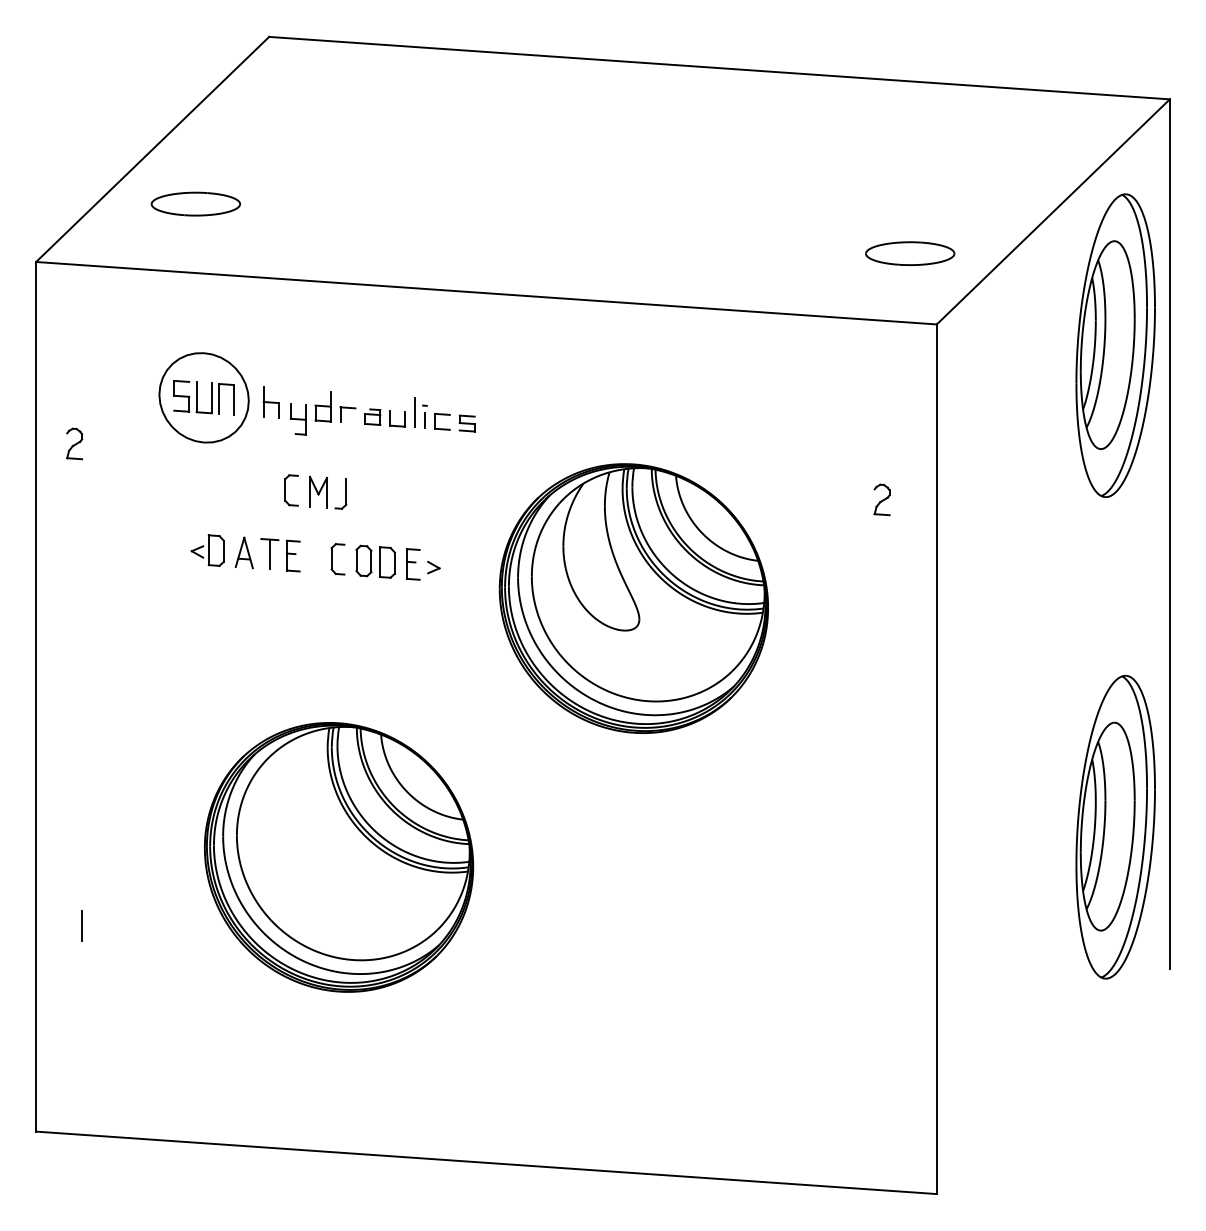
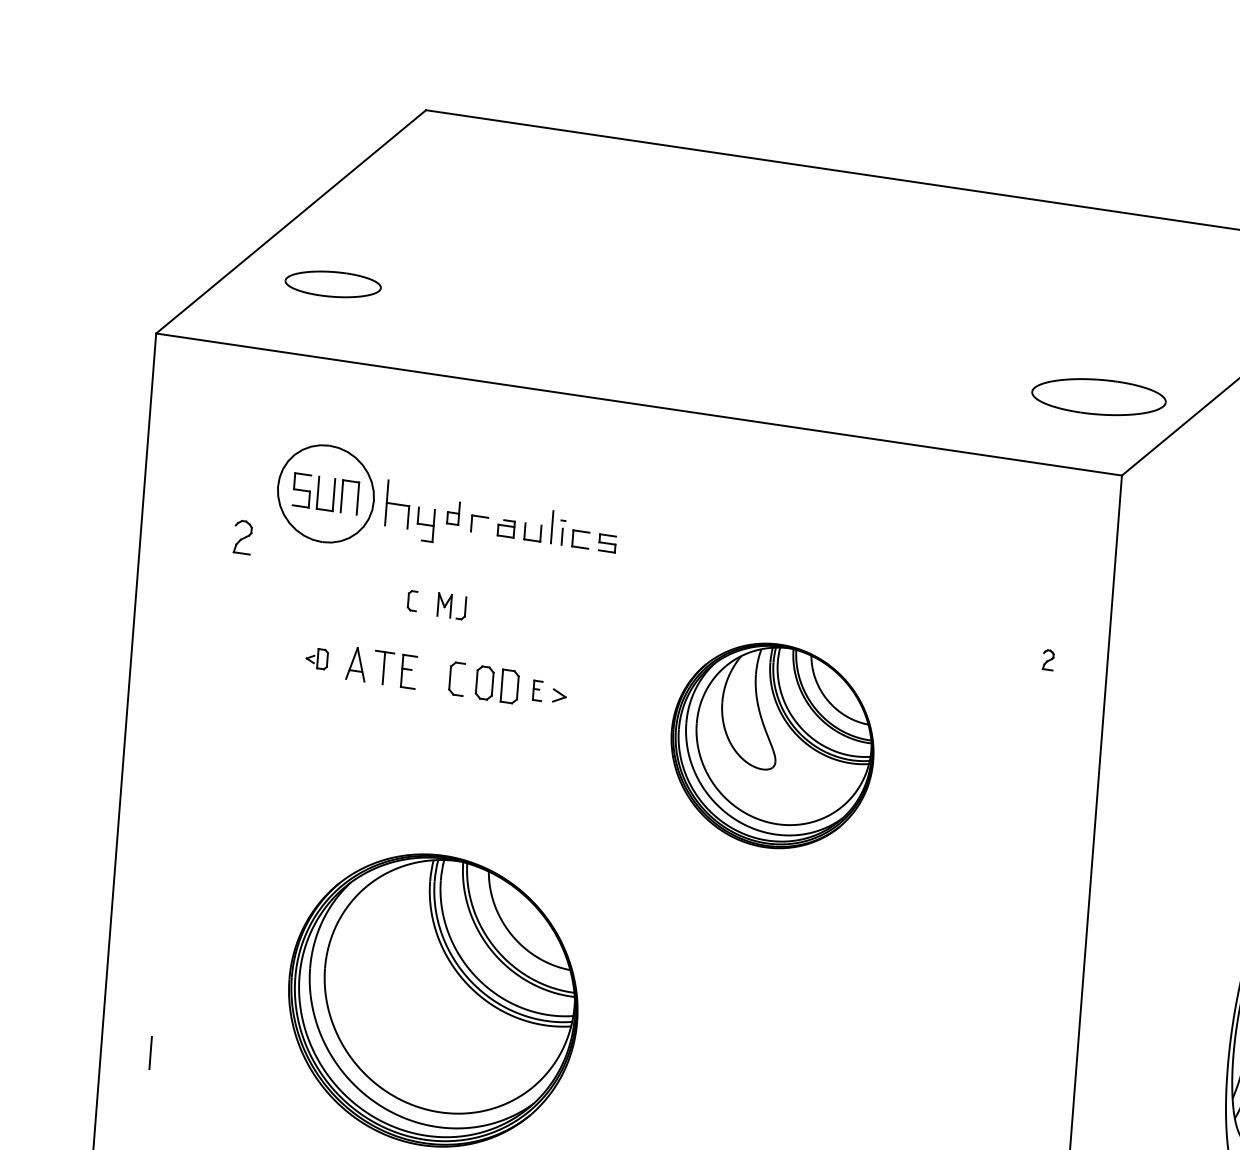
part: (910, 253) -> (1099, 396), size x1.4
part: (270, 402) -> (397, 504), size x1.4
part: (322, 406) -> (452, 513), size x0.7
part: (74, 443) -> (242, 537), moved
part: (291, 490) -> (412, 601), size x0.6
part: (328, 492) -> (452, 606), size x0.7
part: (881, 499) -> (1047, 659), size x0.6
part: (207, 550) -> (316, 658), size x0.6
part: (413, 564) -> (537, 690), size x0.6
part: (633, 598) -> (772, 745), size x0.7

